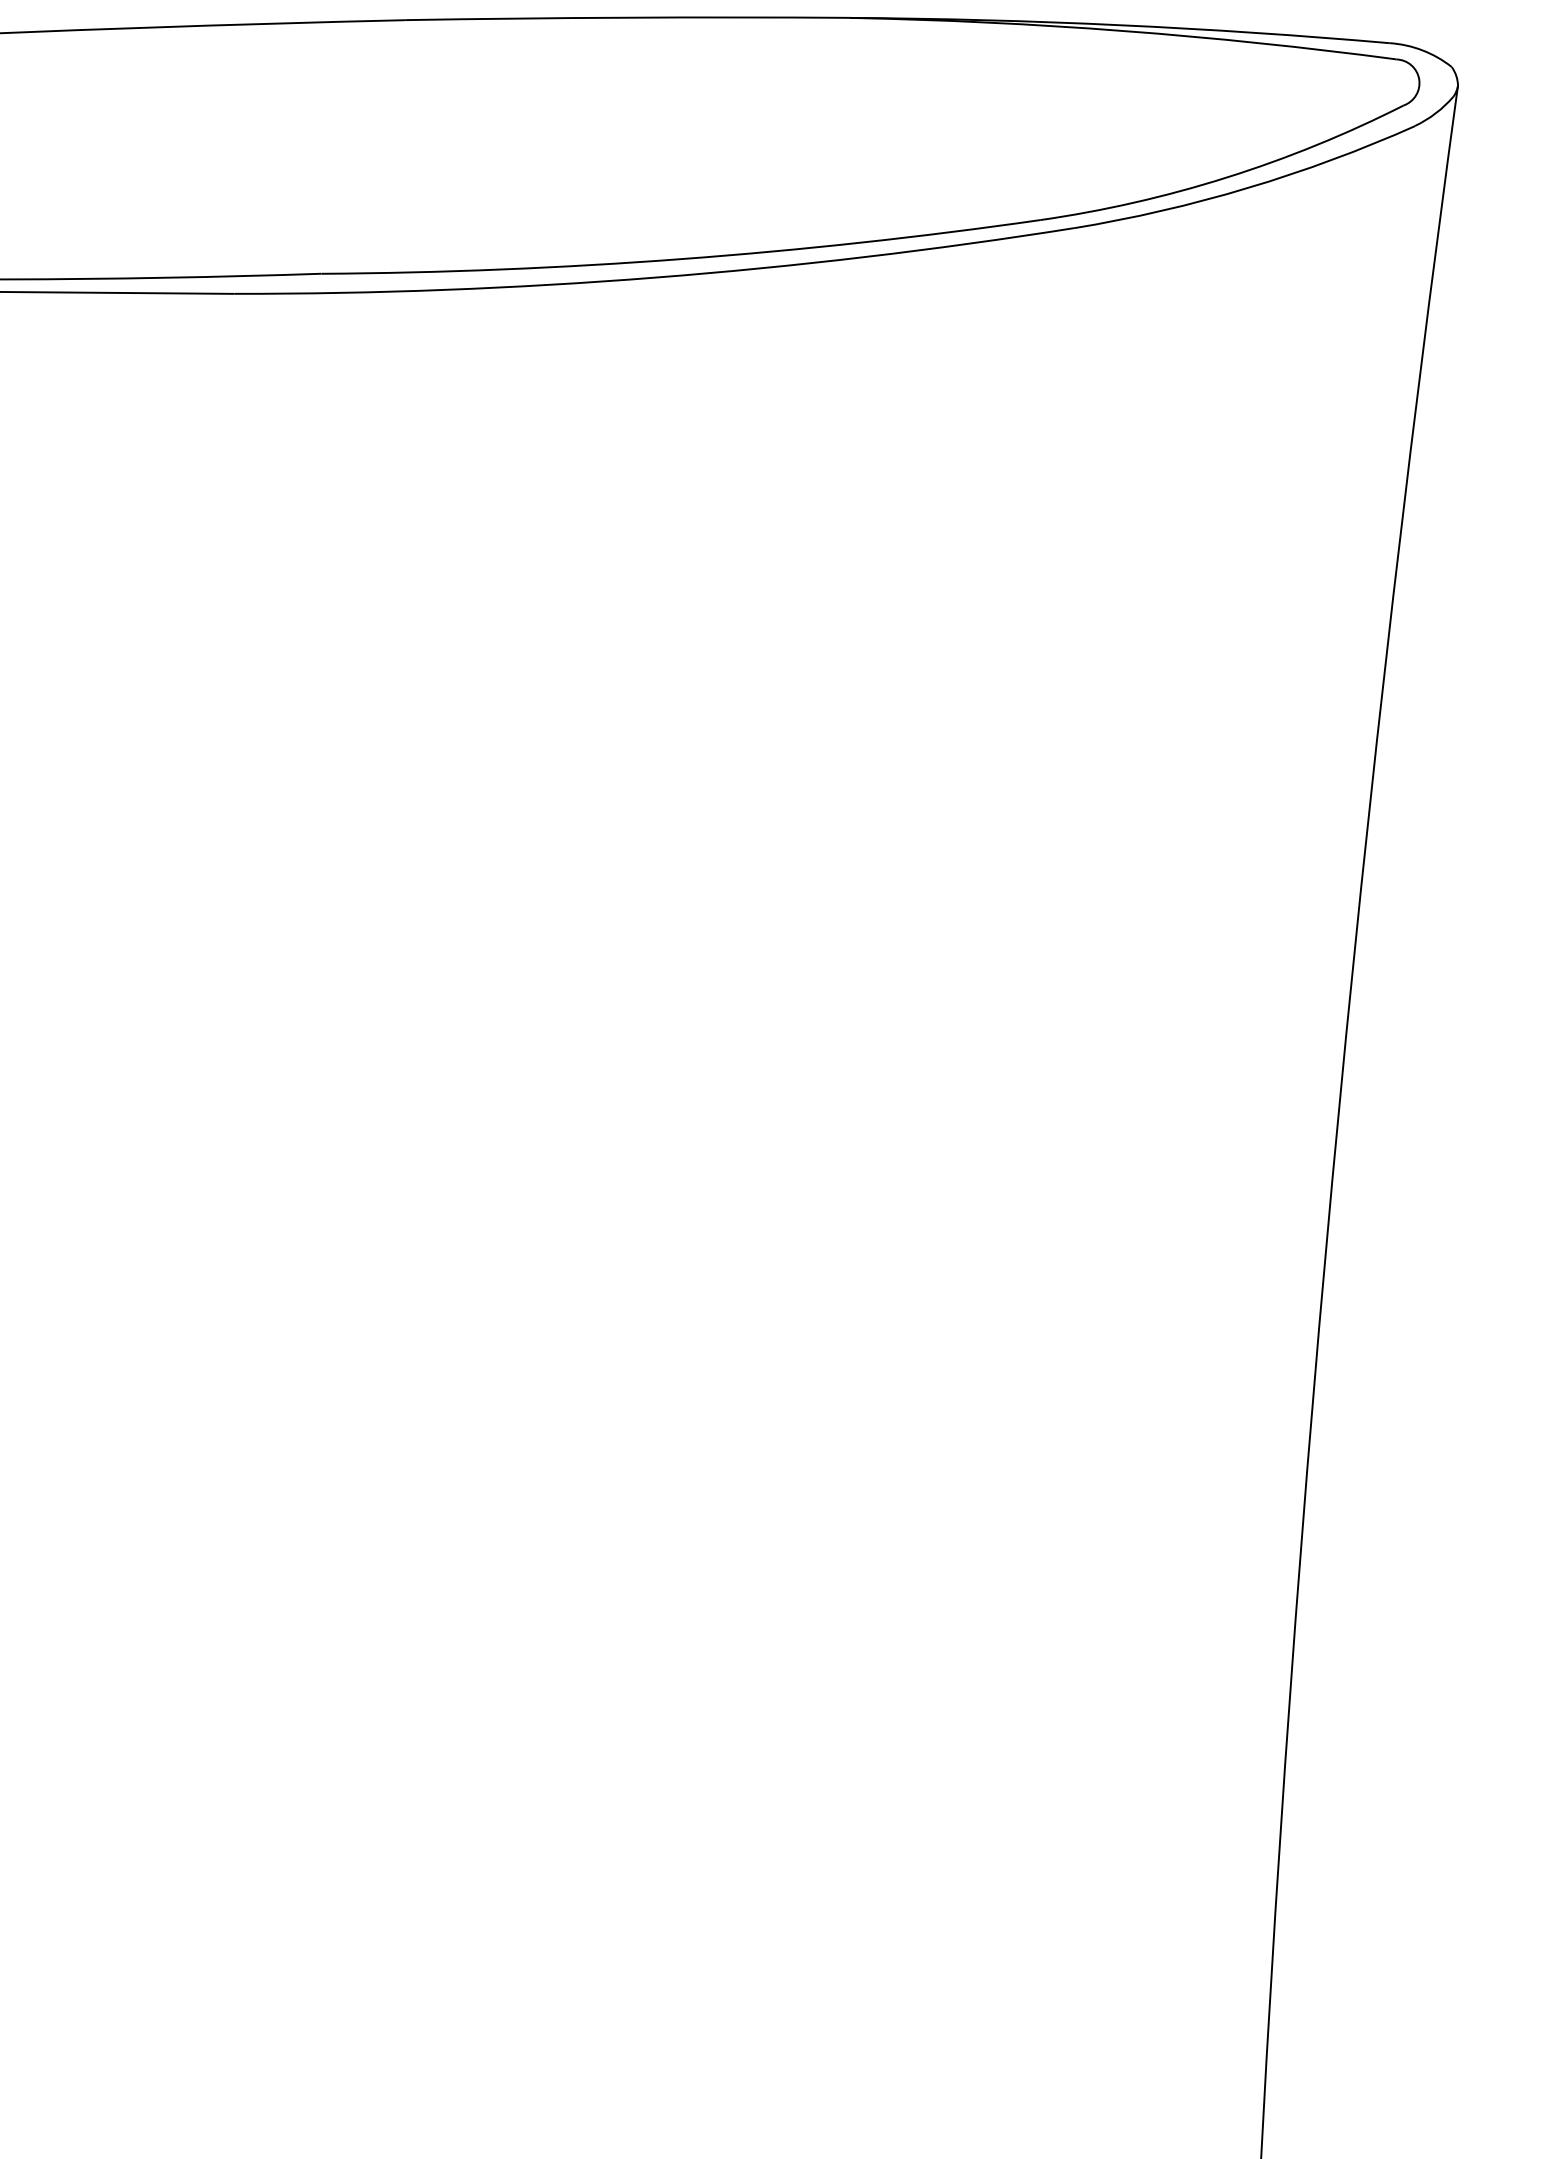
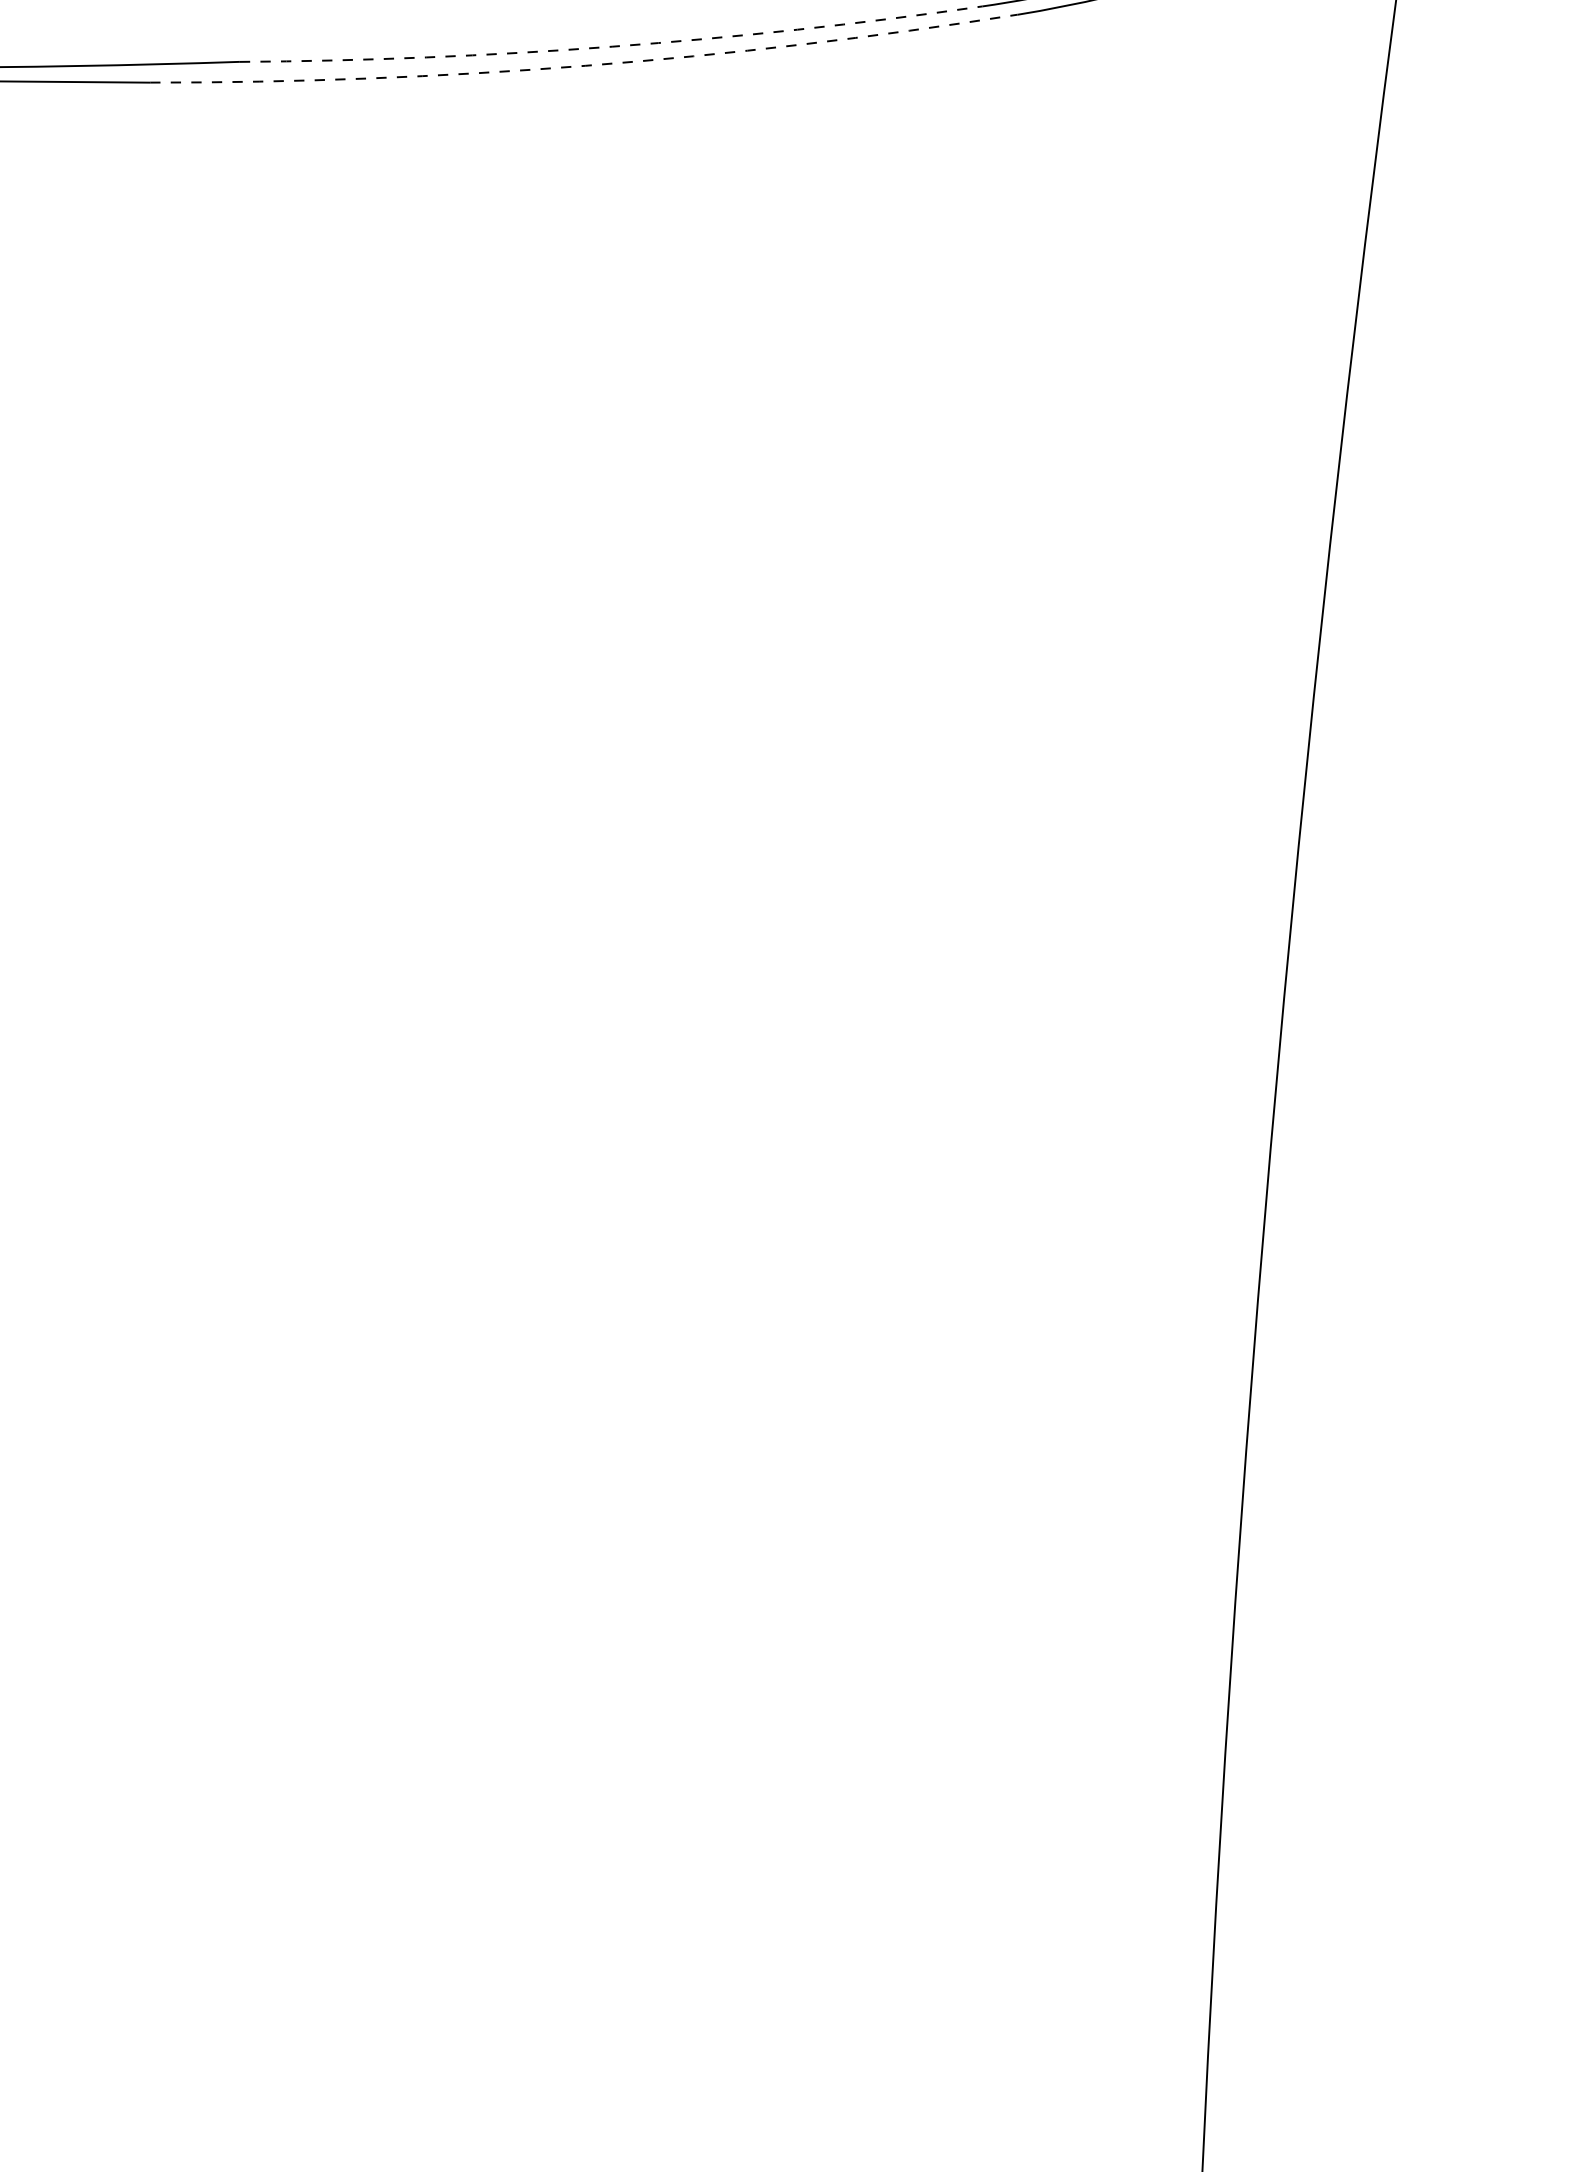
arc: (681, 259) -> (611, 47), solid -> dashed
arc: (655, 277) -> (584, 65), solid -> dashed

